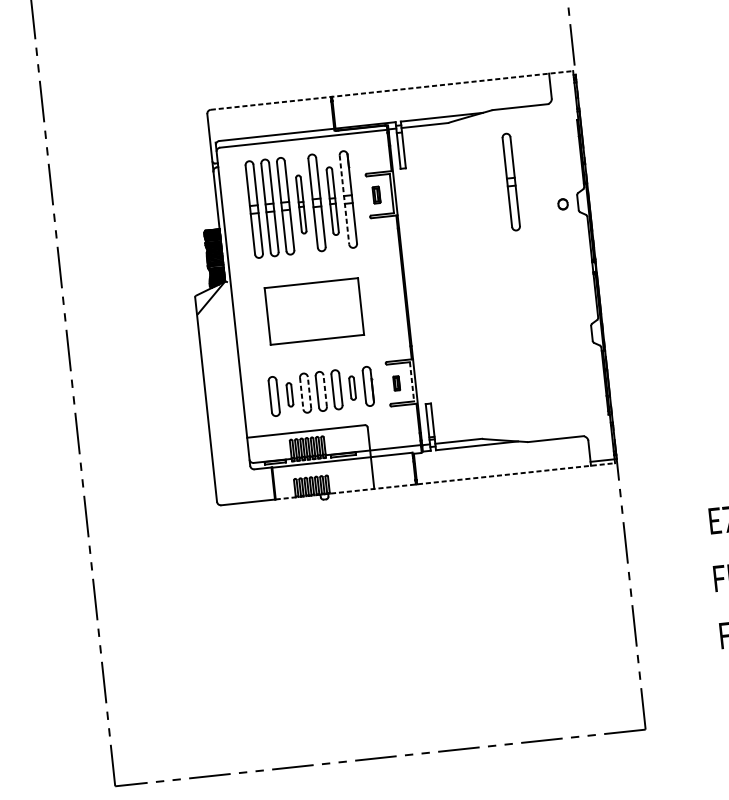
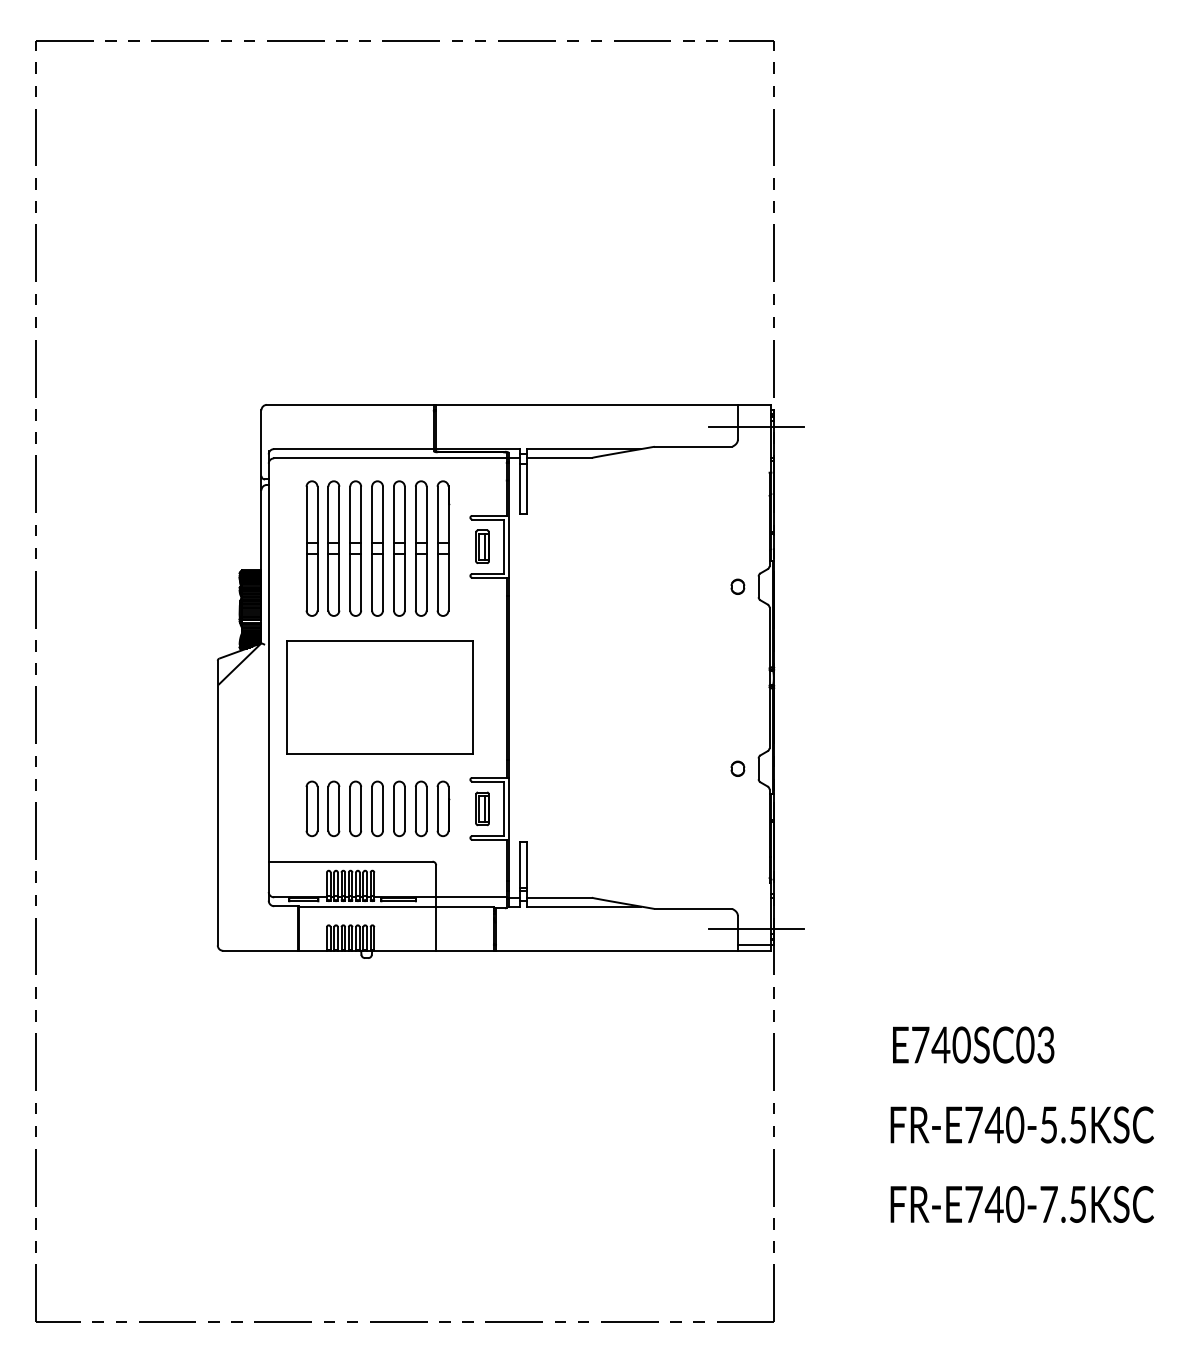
line: (563, 87) -> (755, 426), added
line: (392, 90) -> (519, 404), dashed -> solid
part: (510, 182) -> (669, 548), removed
part: (376, 194) -> (482, 546), size x1.43
line: (344, 199) -> (437, 548), dashed -> solid
part: (332, 201) -> (421, 548), size x1.43
part: (301, 204) -> (377, 548), size x1.67
part: (314, 311) -> (379, 697), size x1.43
part: (576, 334) -> (737, 768), added
line: (411, 382) -> (503, 809), dashed -> solid
part: (396, 383) -> (482, 808), size x1.67
part: (352, 387) -> (420, 808), size x1.67
line: (325, 390) -> (383, 808), dashed -> solid
line: (309, 392) -> (361, 808), dashed -> solid
line: (301, 393) -> (350, 808), dashed -> solid
part: (289, 394) -> (333, 808), size x1.67
line: (602, 449) -> (755, 929), added
line: (445, 481) -> (535, 950), dashed -> solid

